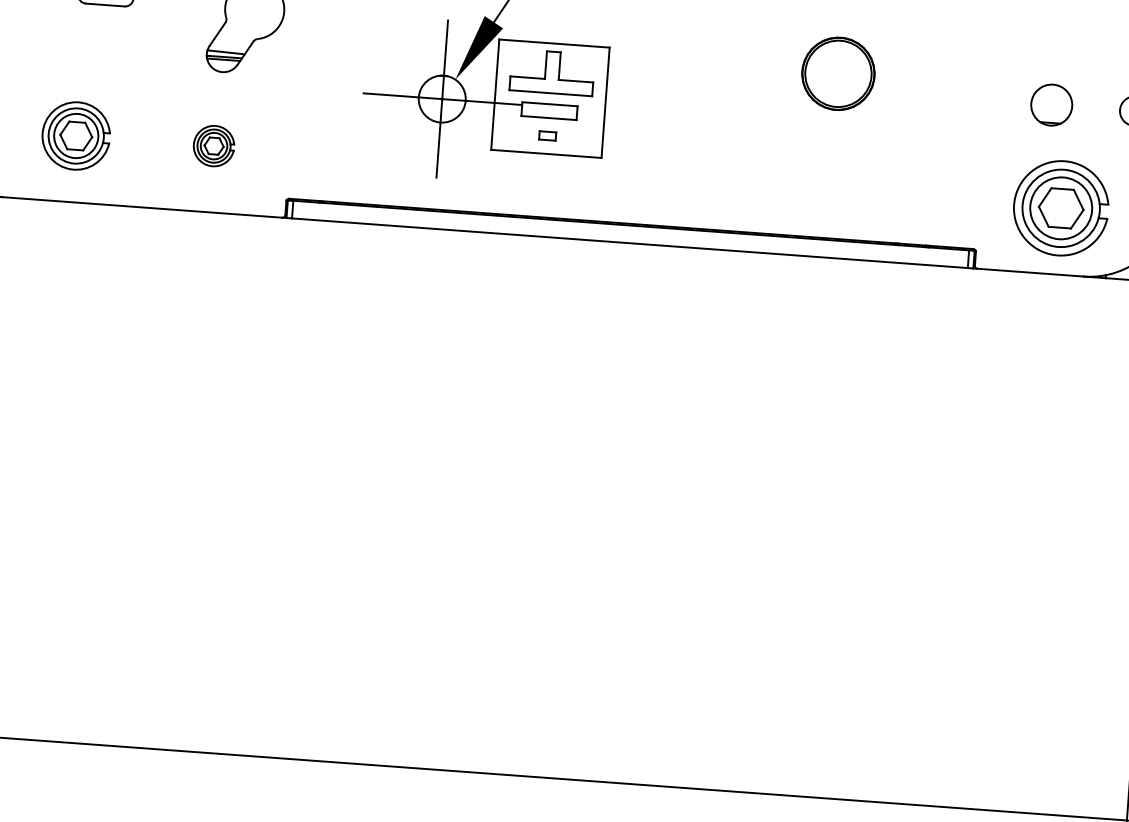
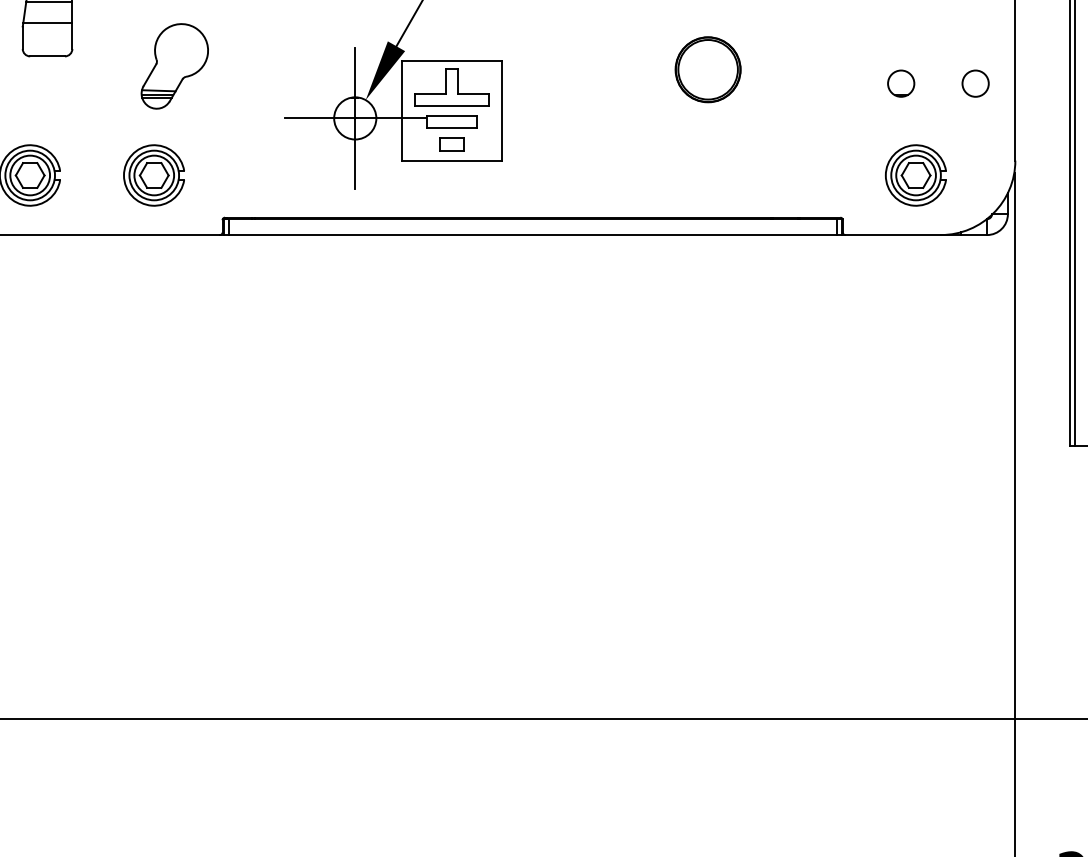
circle: (1052, 104) -> (901, 83), size x0.71
part: (547, 135) -> (451, 144), size x1.67
part: (213, 146) -> (153, 175), size x1.67
part: (1060, 208) -> (915, 175), size x0.71

